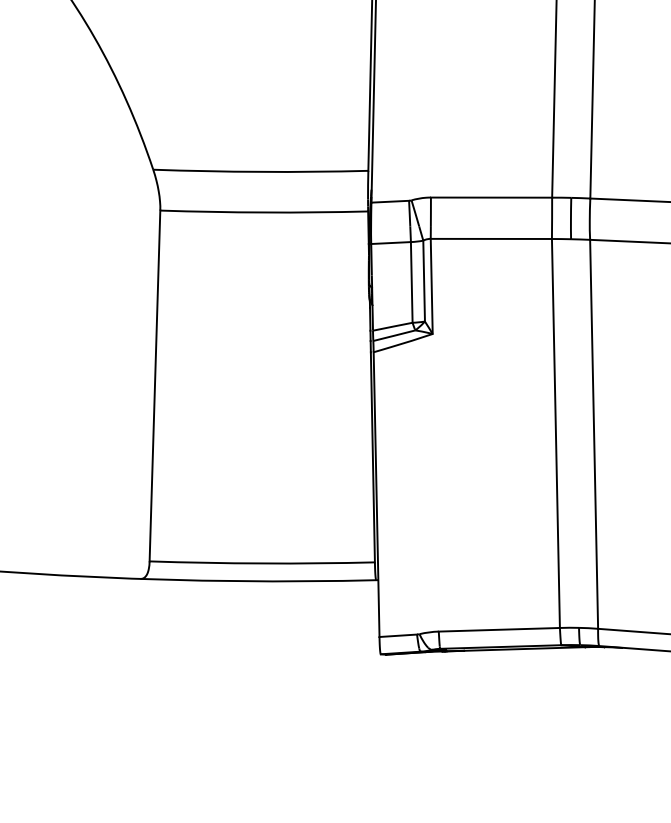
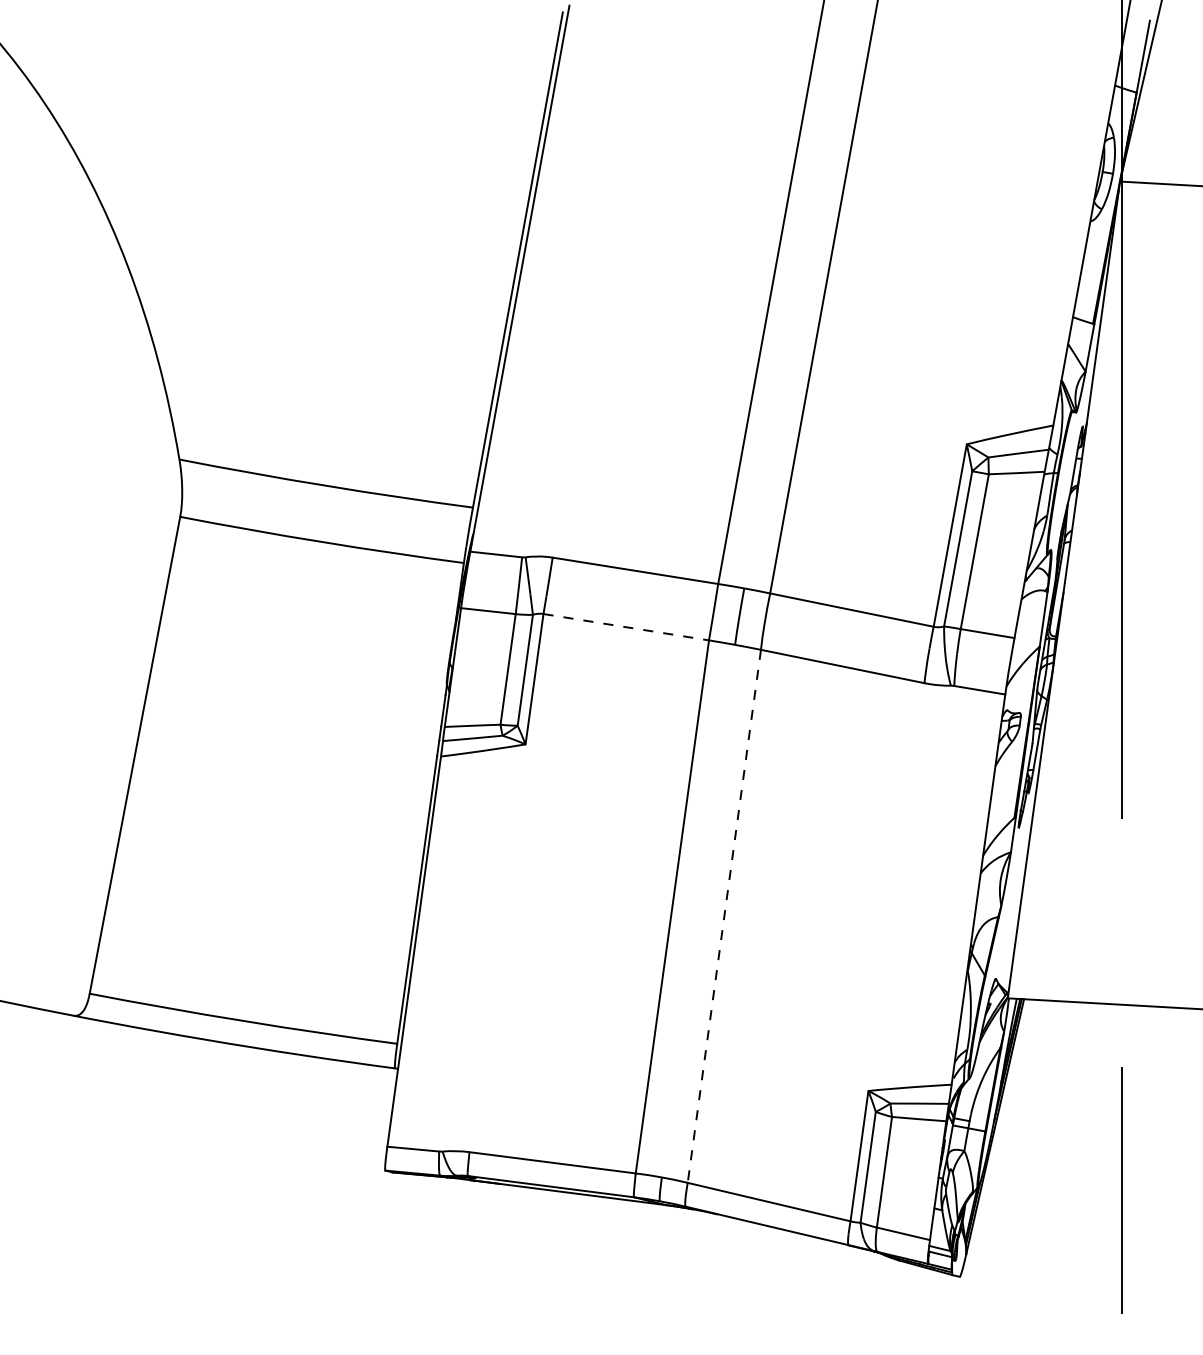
line: (491, 239) -> (626, 627), solid -> dashed
line: (594, 434) -> (724, 916), solid -> dashed

